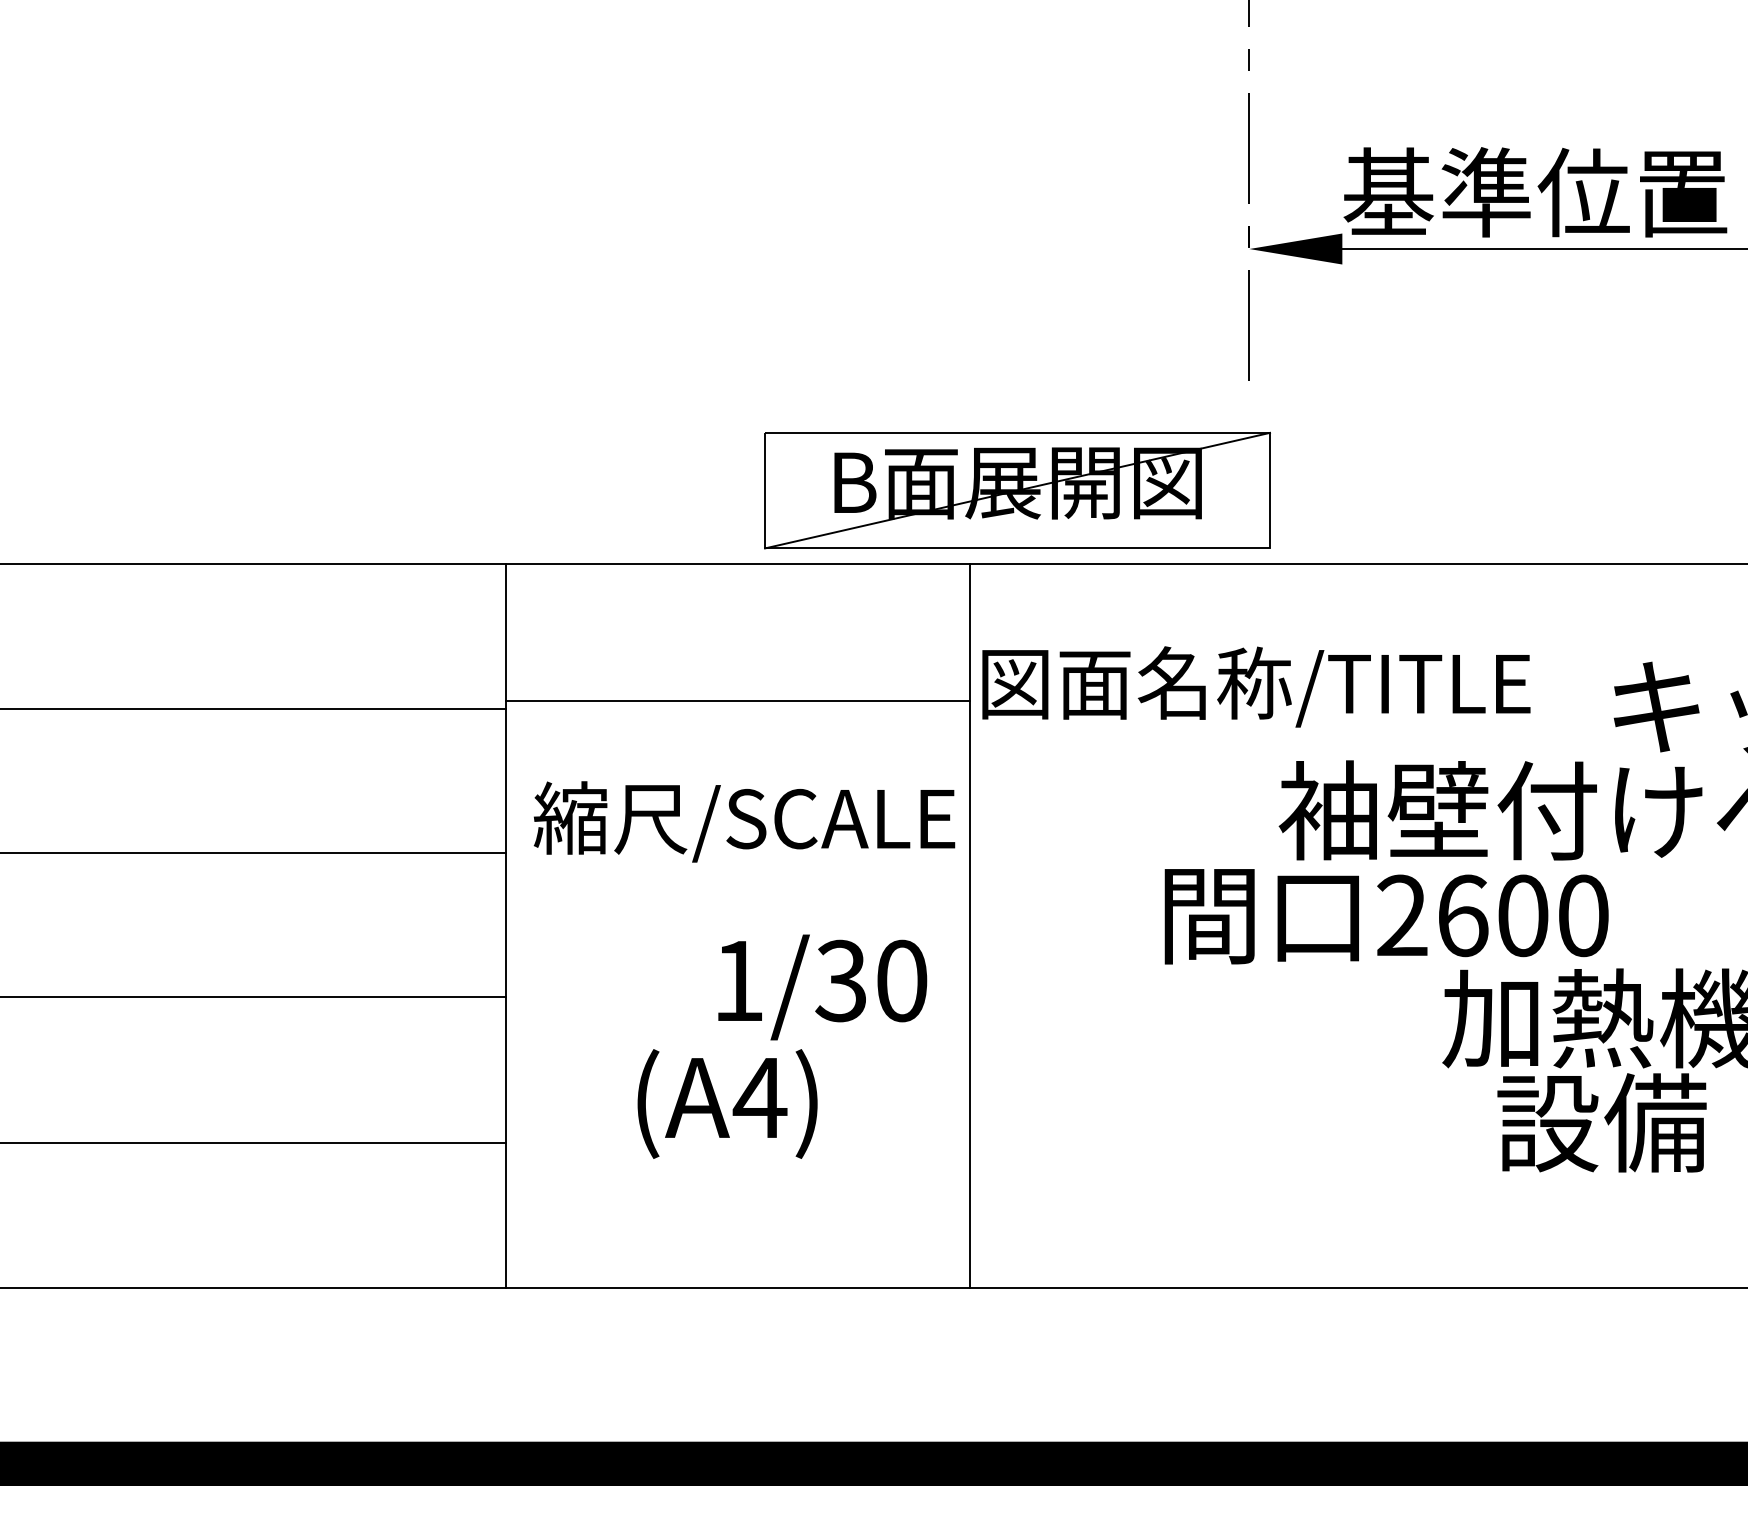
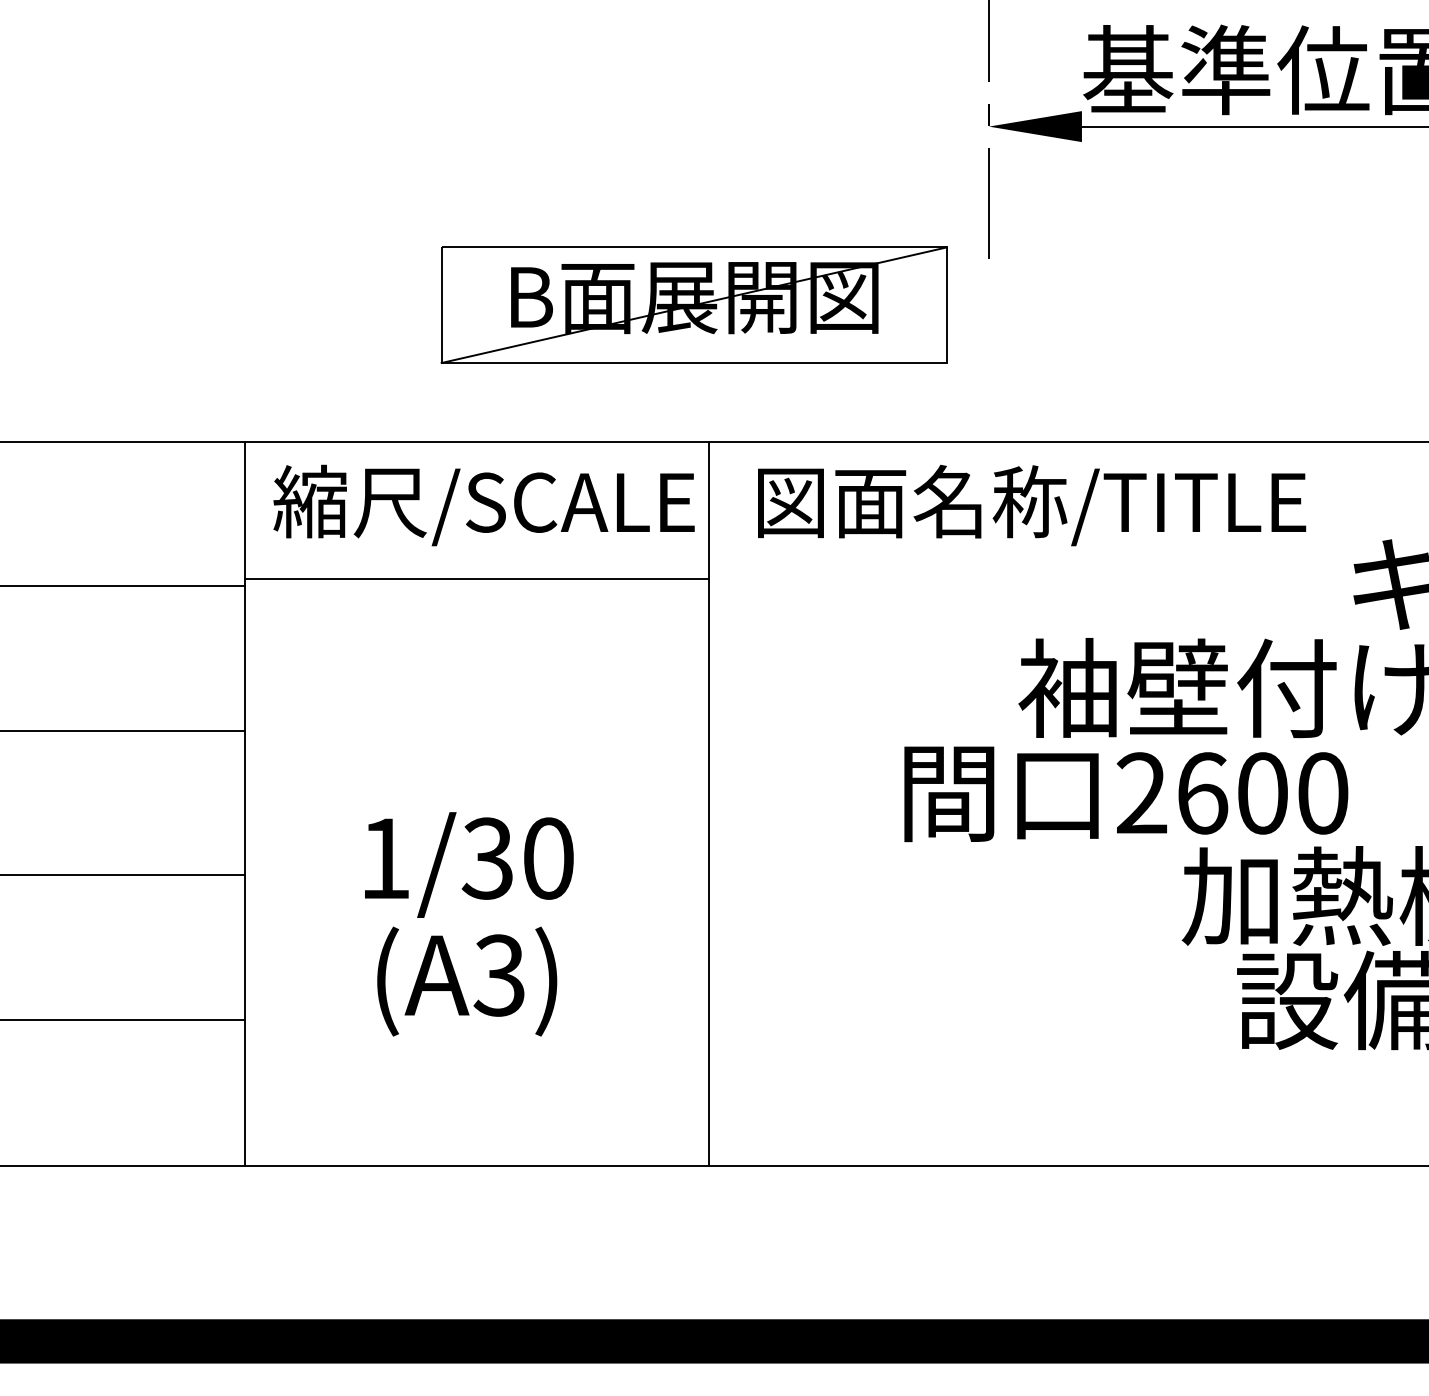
part: (1017, 490) -> (694, 305), moved
text: (1256, 686) -> (1032, 505), moved
text: (744, 821) -> (484, 505), moved
text: (822, 987) -> (469, 865), moved
text: (759, 1097) -> (499, 975), (A4) -> (A3)

